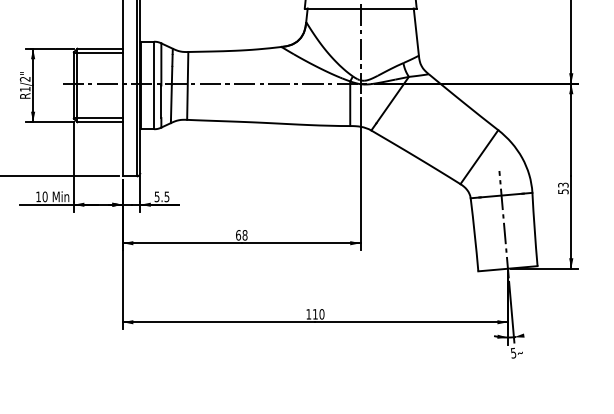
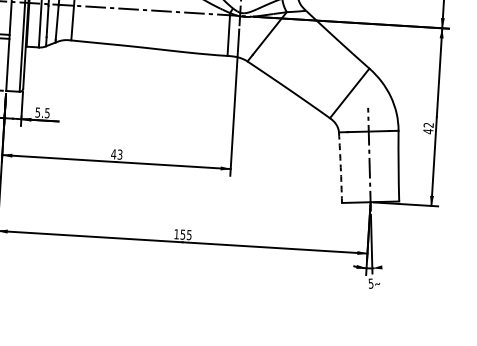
text: (563, 188) -> (428, 128), 53 -> 42
arc: (474, 234) -> (340, 167), solid -> dashed
text: (241, 235) -> (116, 154), 68 -> 43
text: (318, 314) -> (185, 235), 110 -> 155

